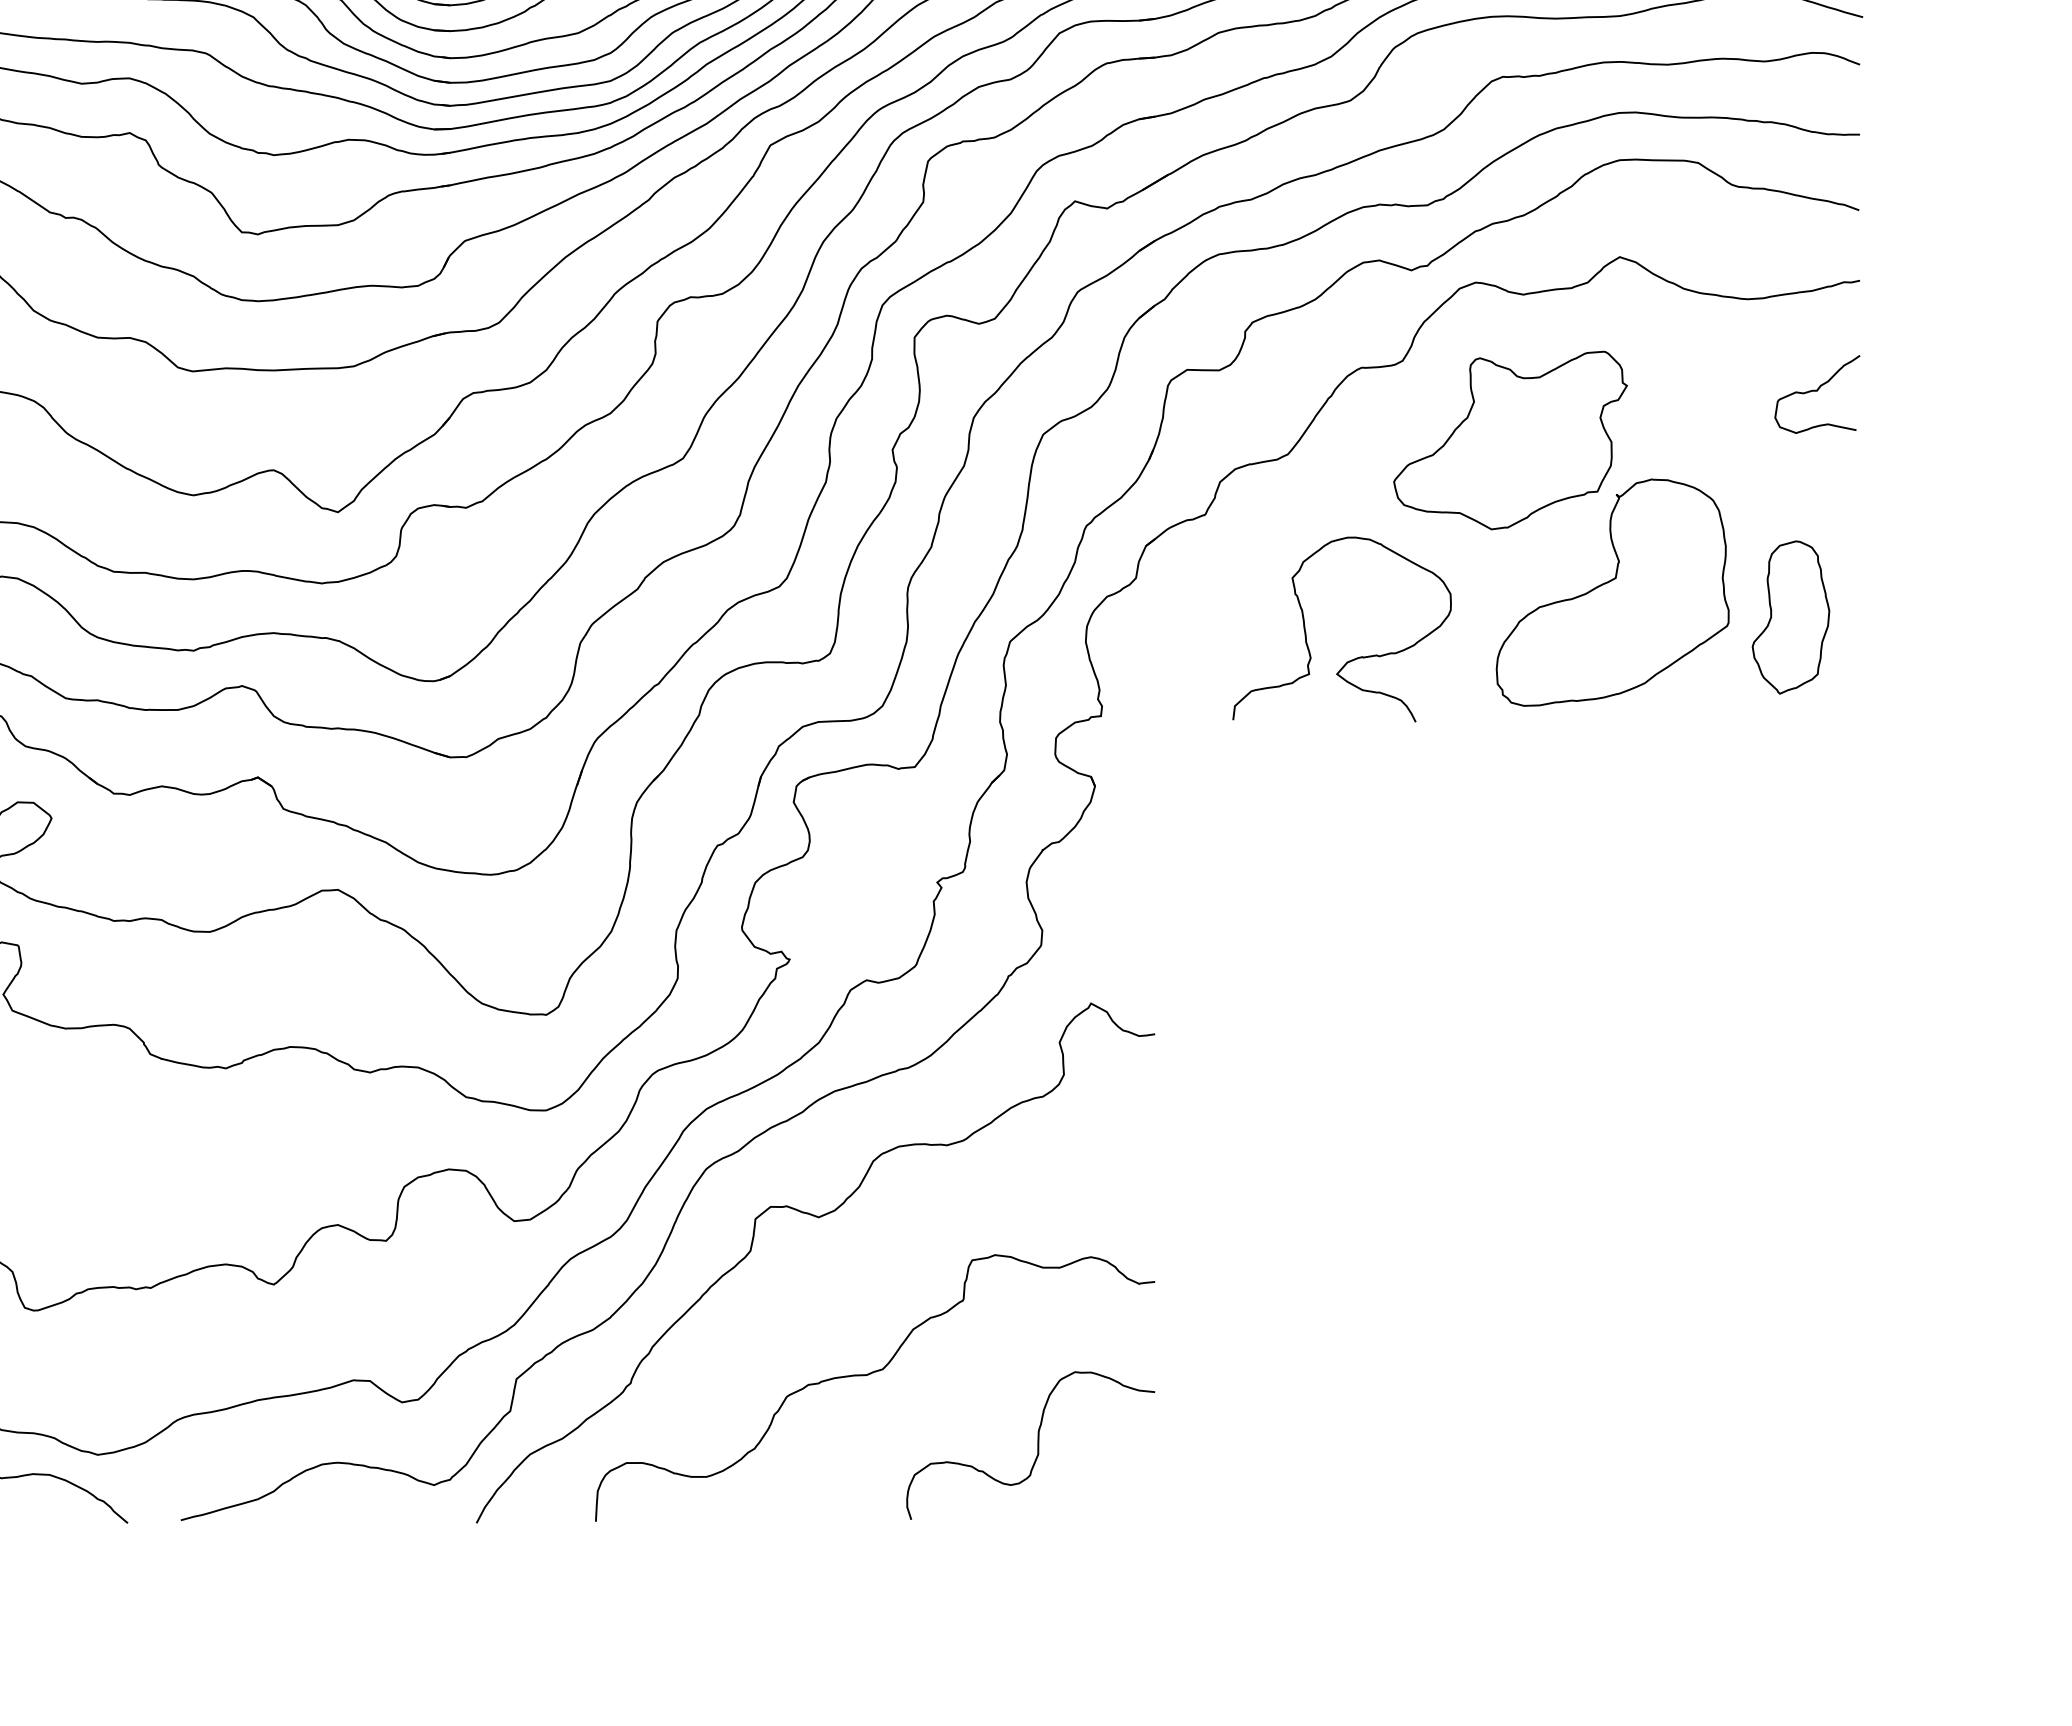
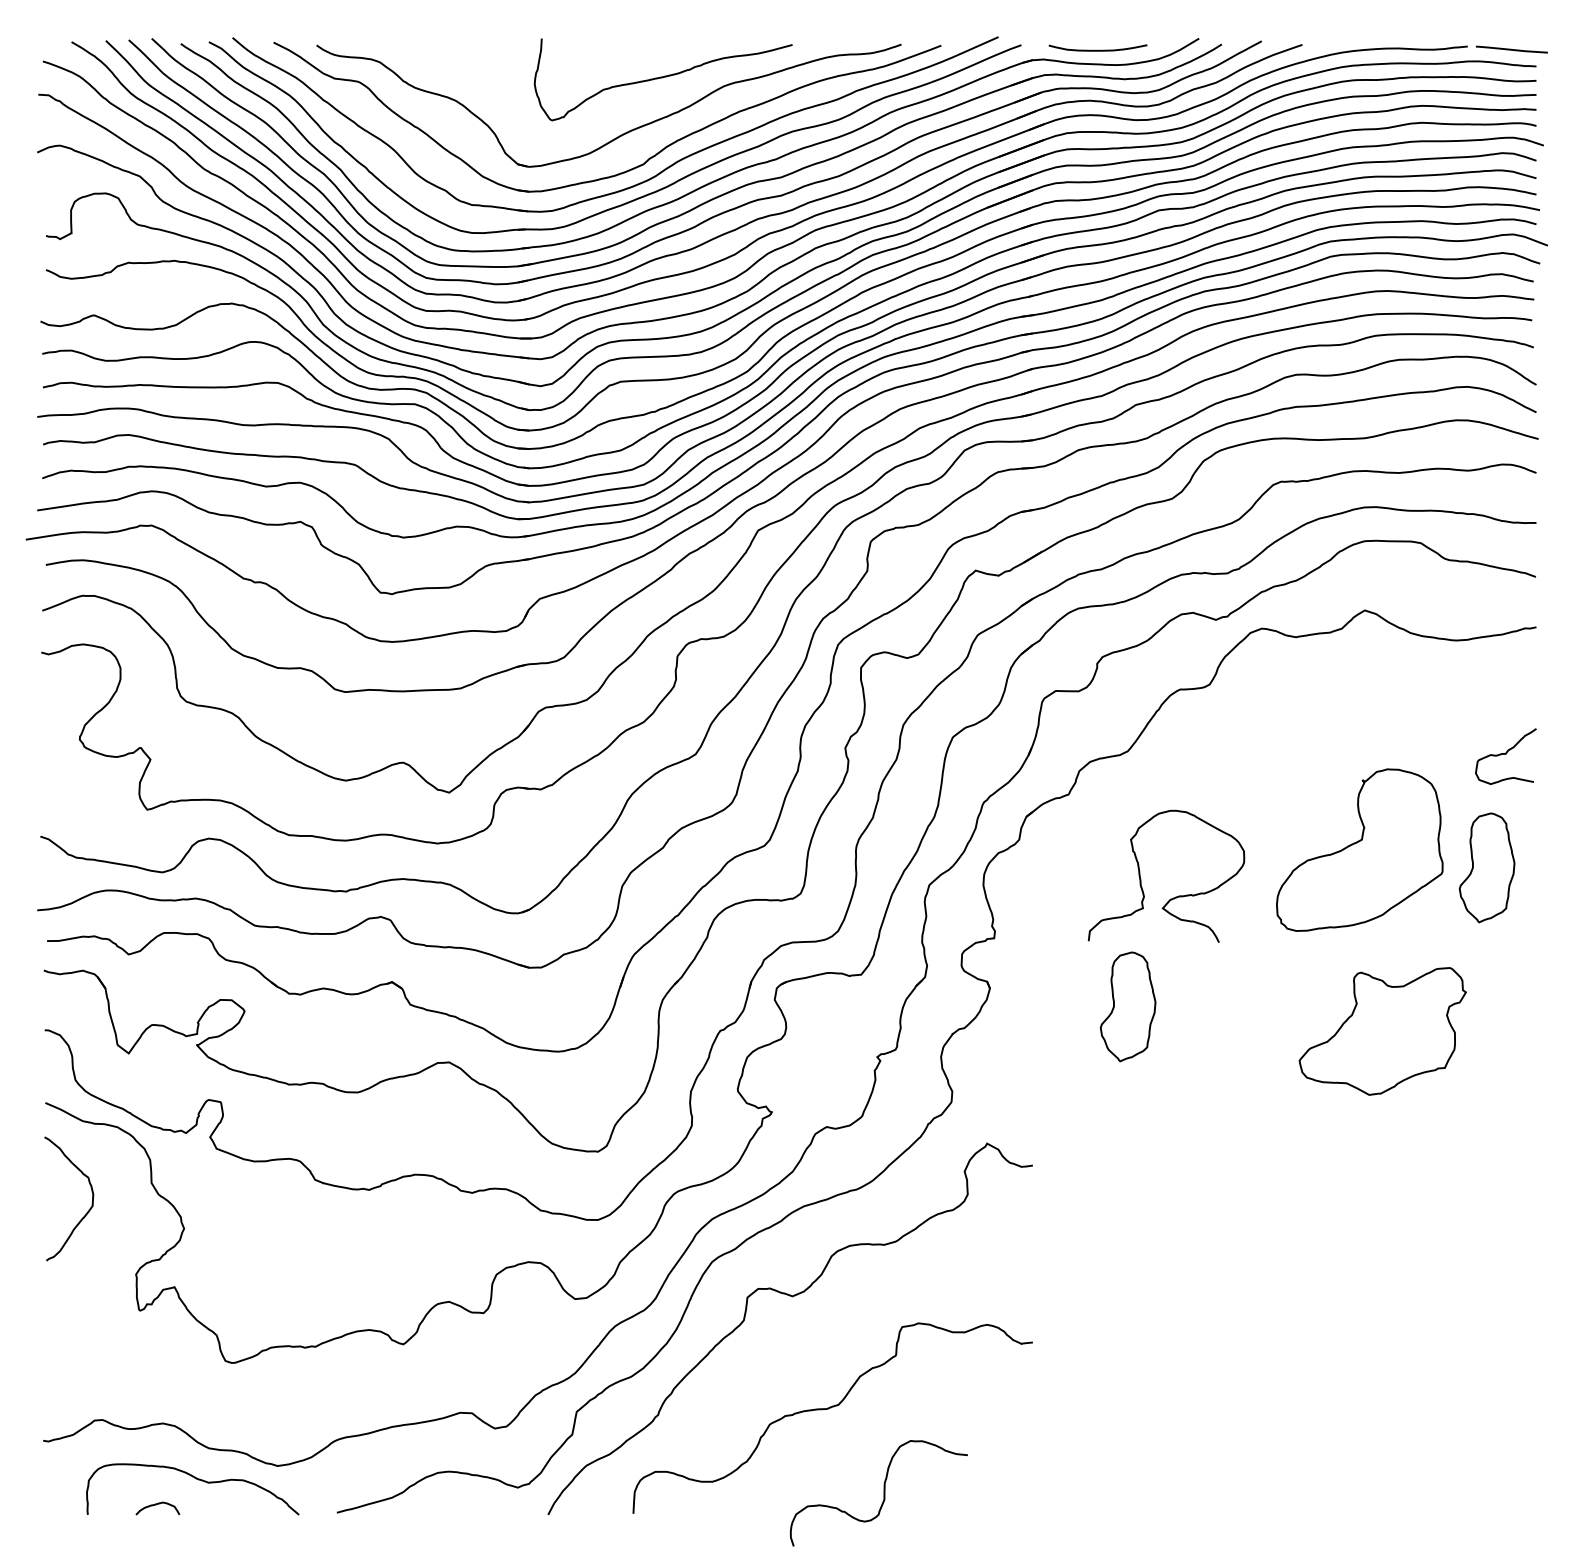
curve: (1816, 391) -> (1505, 754), moved
part: (1510, 440) -> (1382, 1031), moved
part: (1287, 811) -> (1127, 1006), added
curve: (1036, 1445) -> (883, 1493), moved

